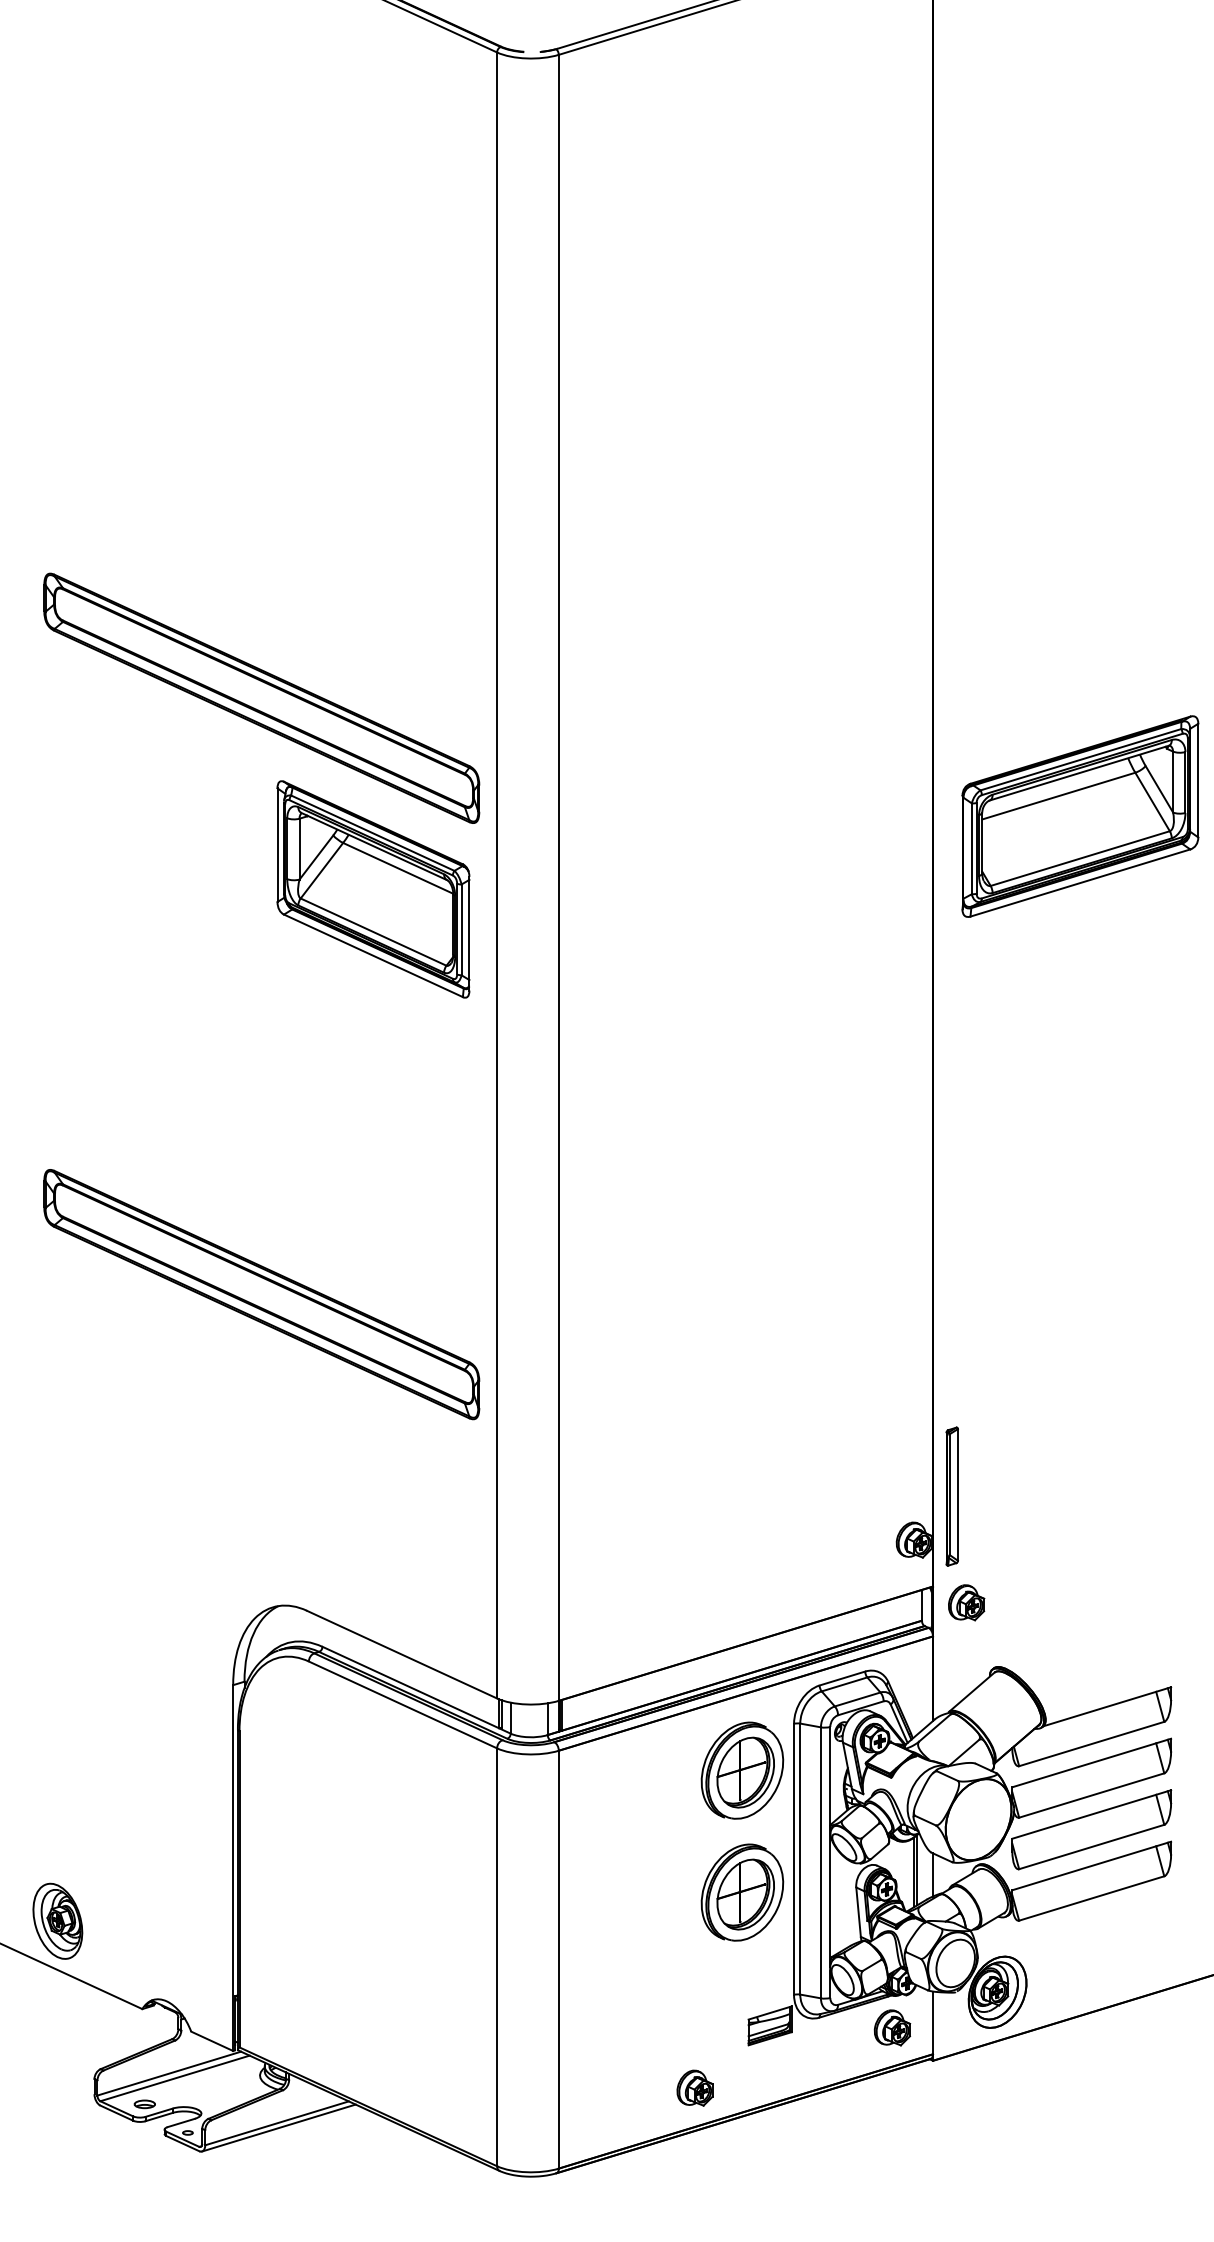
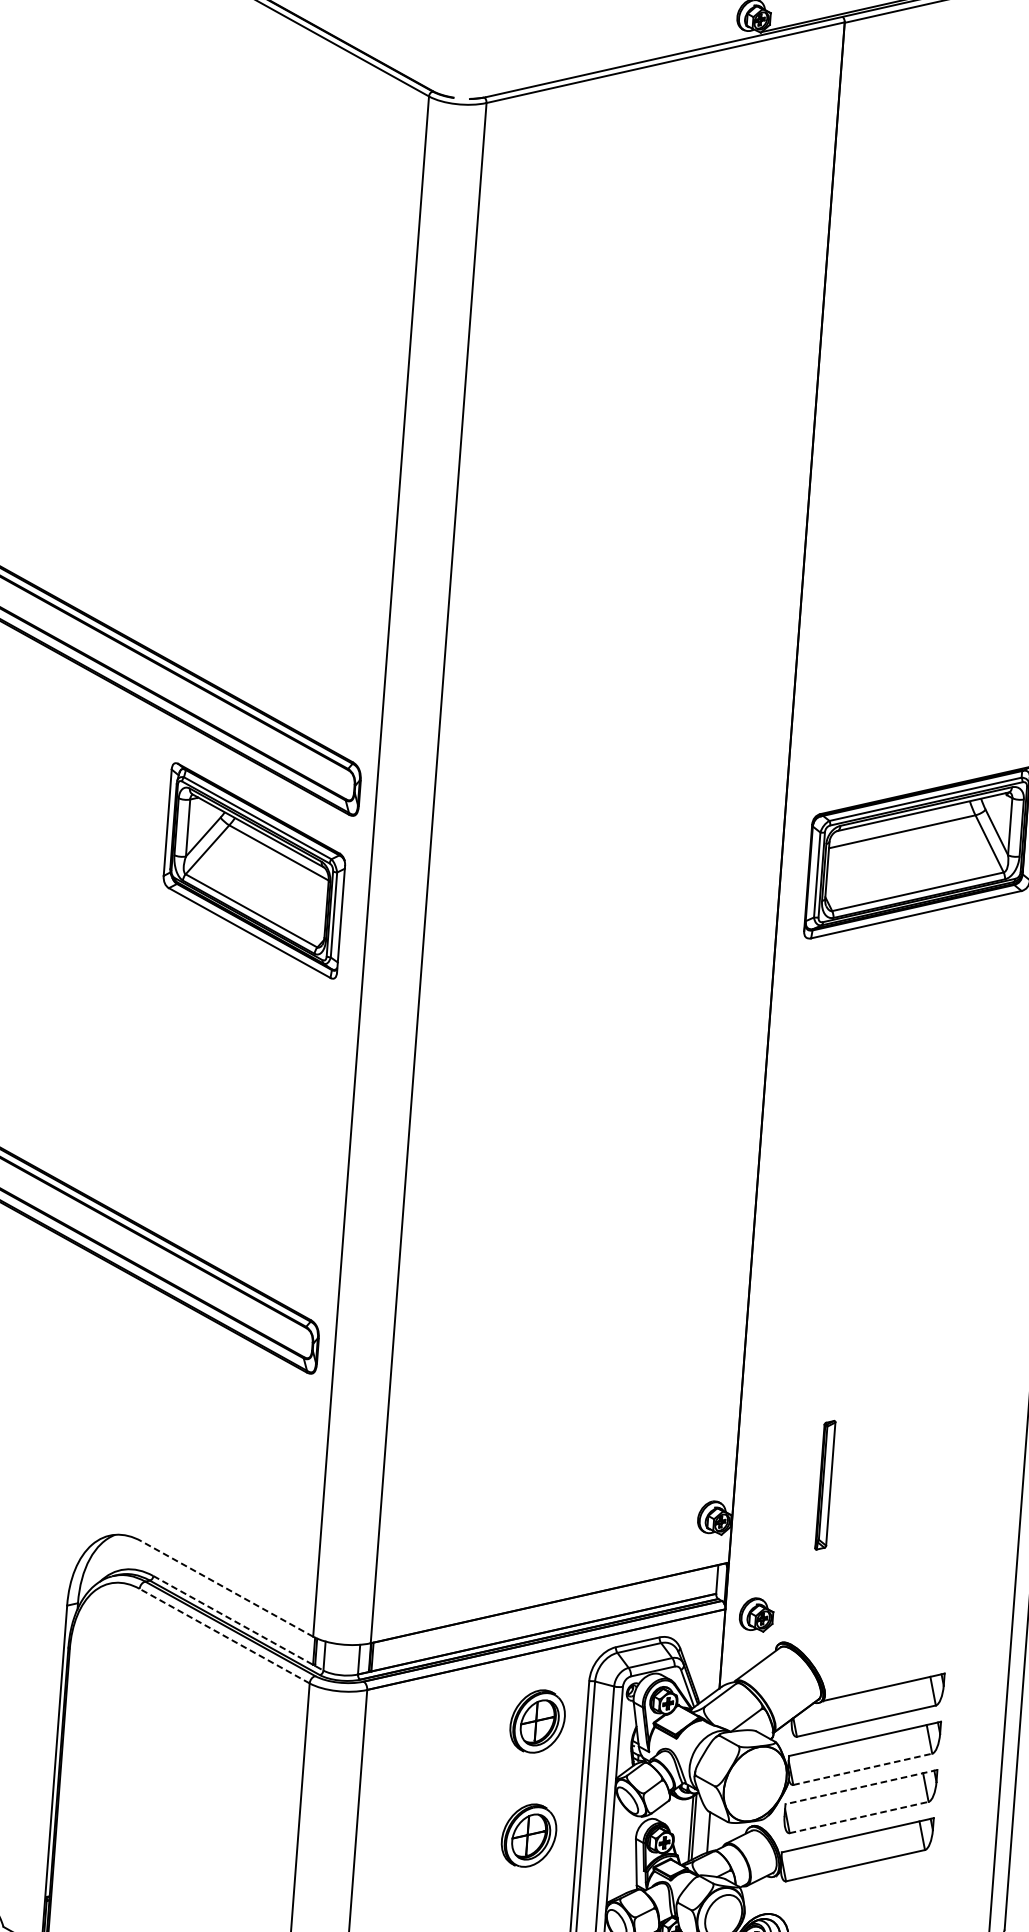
part: (951, 1496) -> (824, 1485), moved
part: (966, 1602) -> (756, 1614), moved
line: (402, 1654) -> (227, 1588), solid -> dashed
line: (416, 1690) -> (238, 1623), solid -> dashed
line: (403, 1704) -> (225, 1635), solid -> dashed
part: (742, 1770) -> (537, 1721), size x0.7
line: (1091, 1795) -> (862, 1769), solid -> dashed
line: (1091, 1814) -> (861, 1787), solid -> dashed
line: (1091, 1847) -> (858, 1817), solid -> dashed
part: (742, 1892) -> (529, 1835), size x0.7

